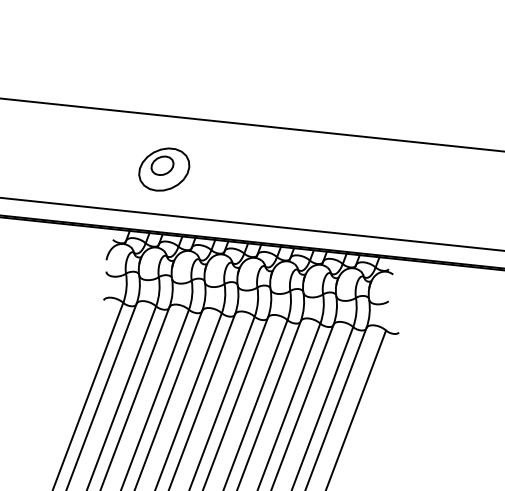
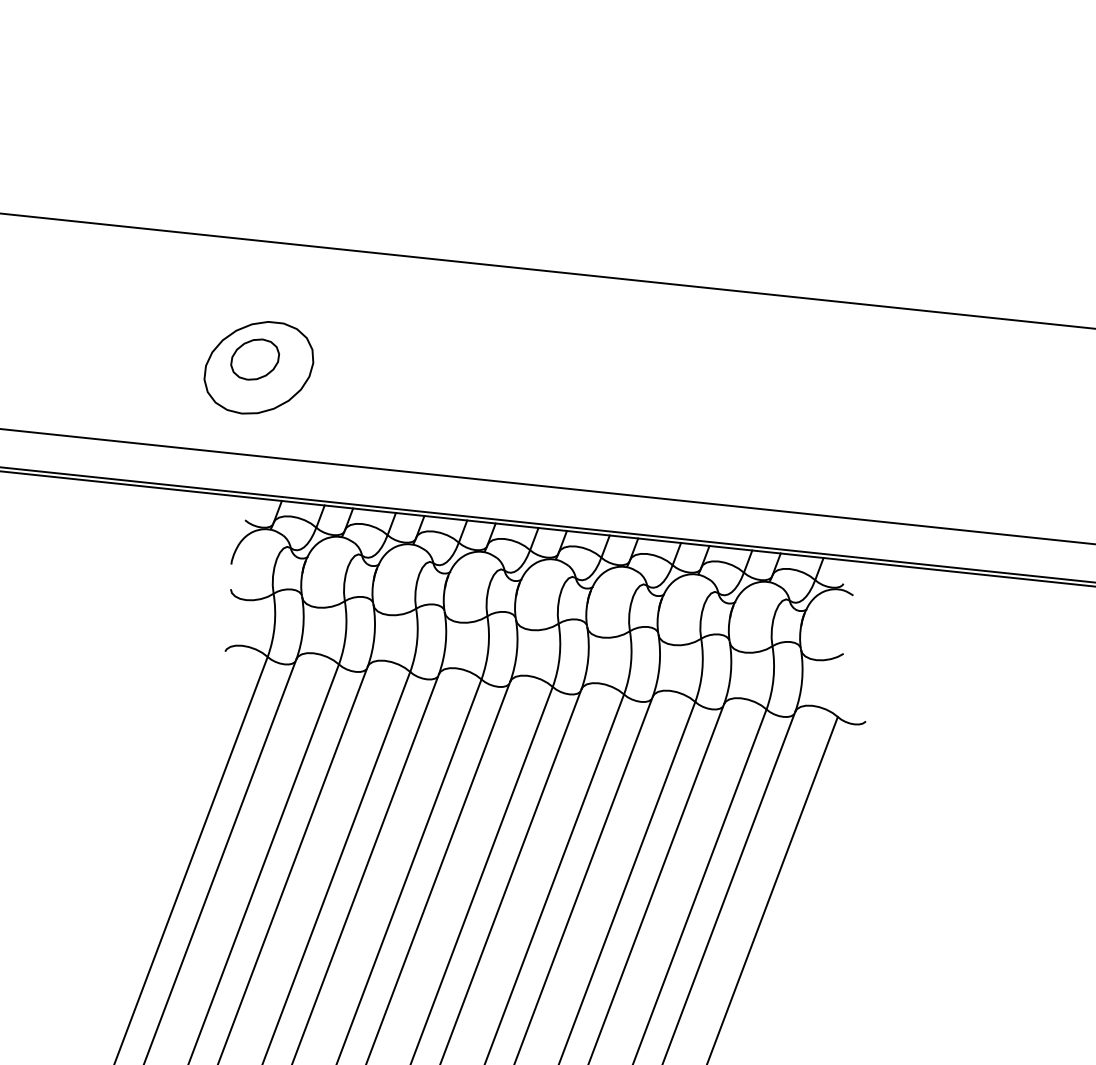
part: (164, 169) -> (259, 367), moved

